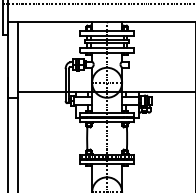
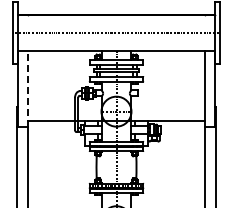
line: (18, 60) -> (27, 89), solid -> dashed

